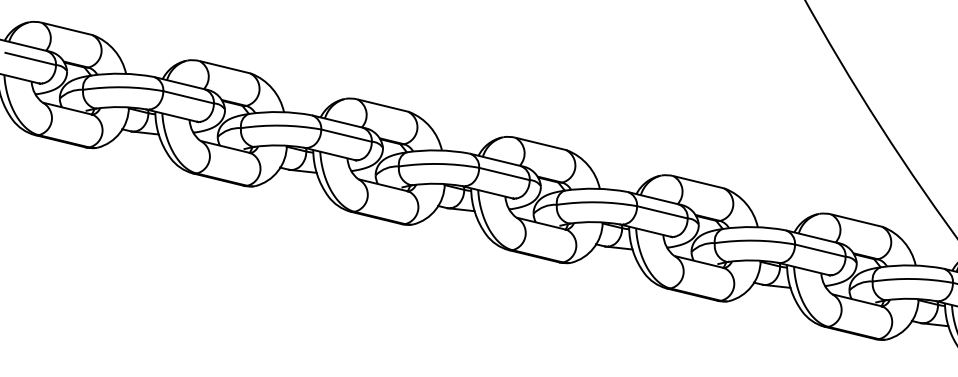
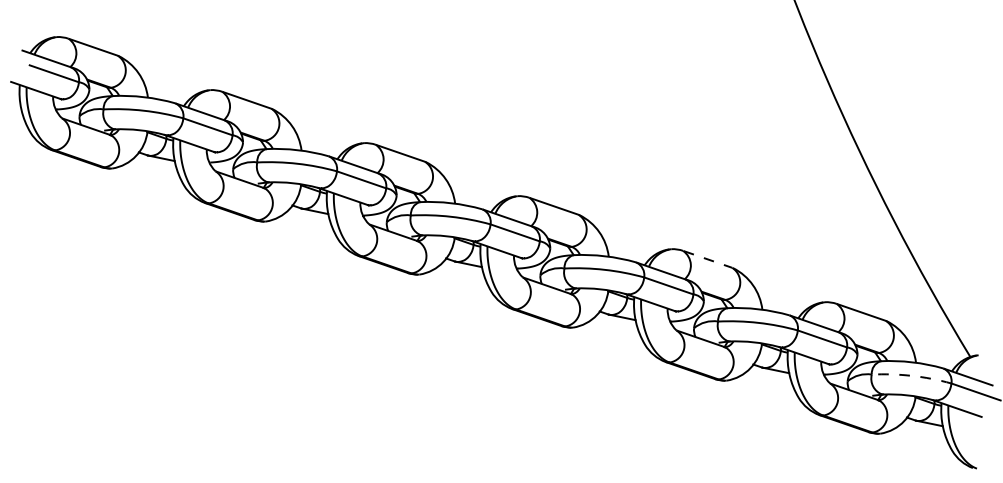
line: (699, 182) -> (708, 259), solid -> dashed
arc: (913, 278) -> (912, 375), solid -> dashed

